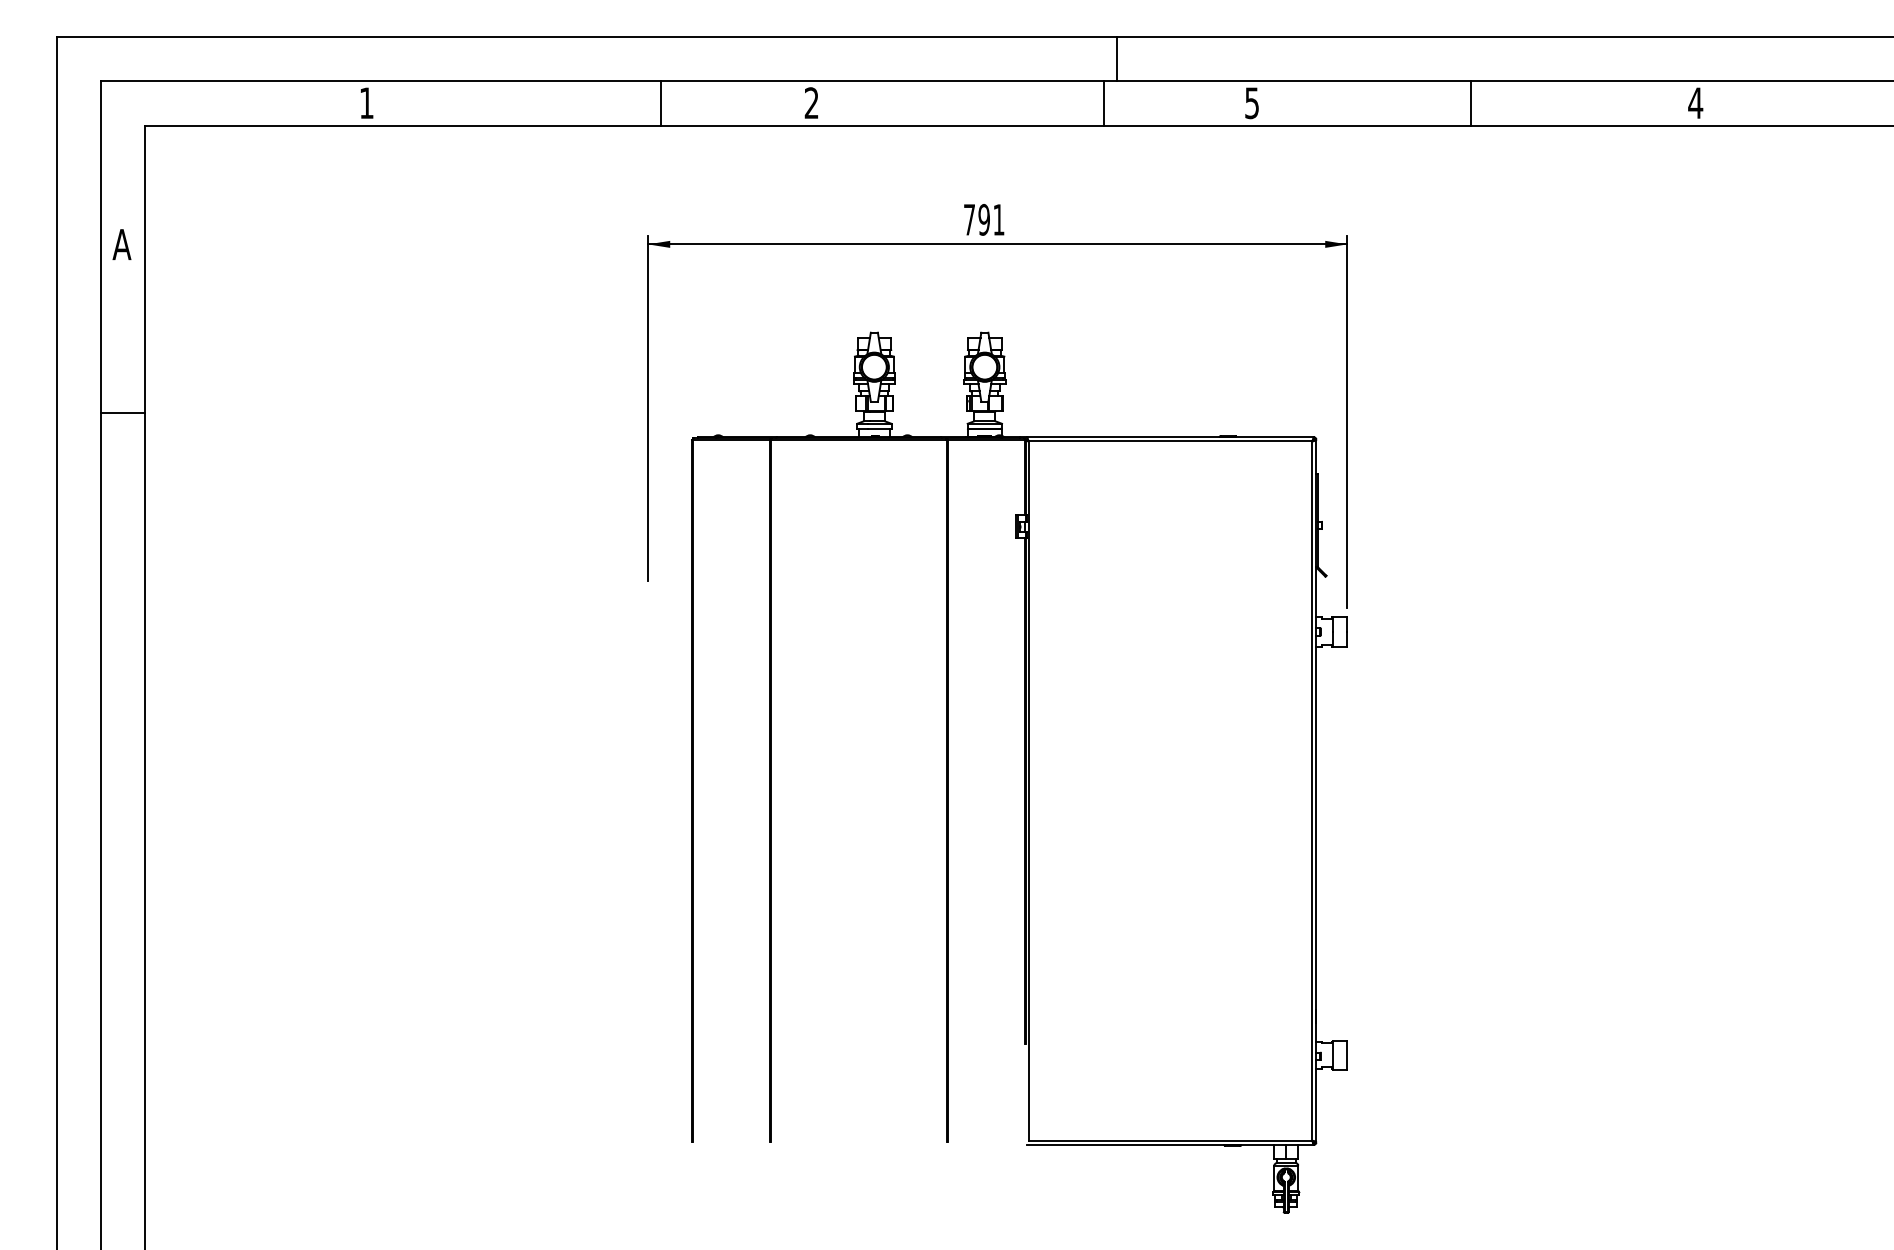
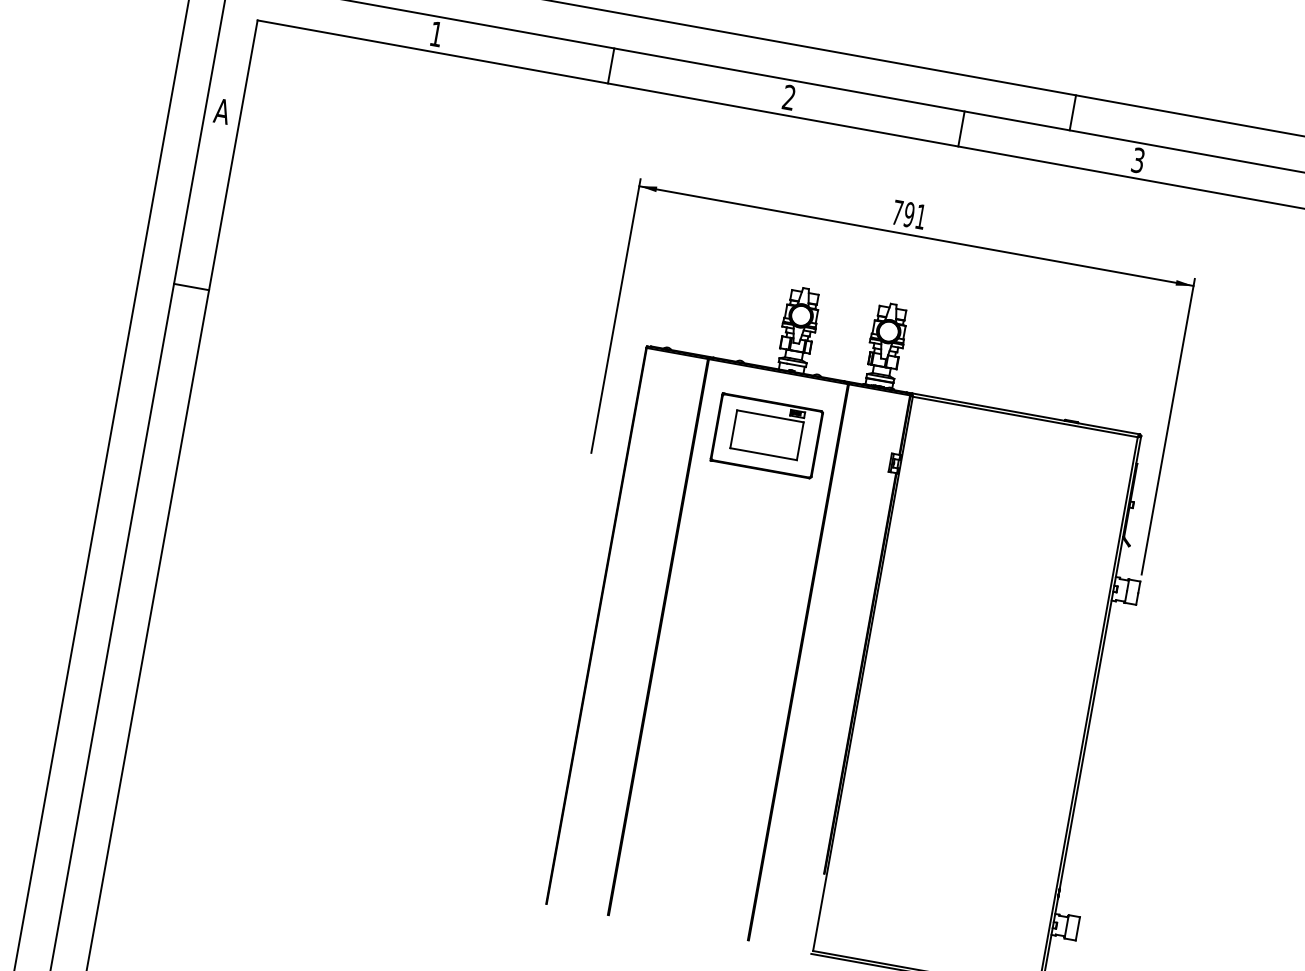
line: (1116, 59) -> (1072, 112), moved
text: (1252, 102) -> (1138, 159), 5 -> 3
line: (661, 103) -> (611, 65), moved
line: (1104, 103) -> (961, 128), moved
line: (123, 412) -> (191, 286), moved
part: (858, 521) -> (766, 435), added

